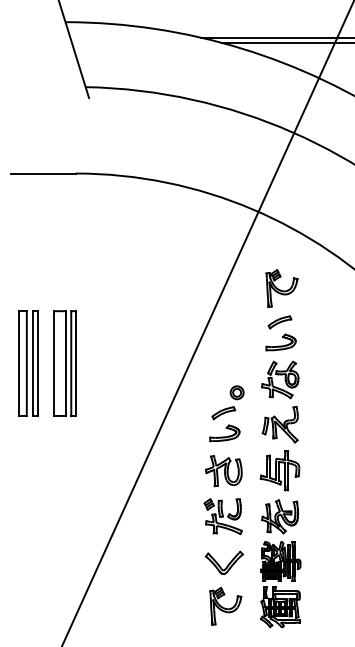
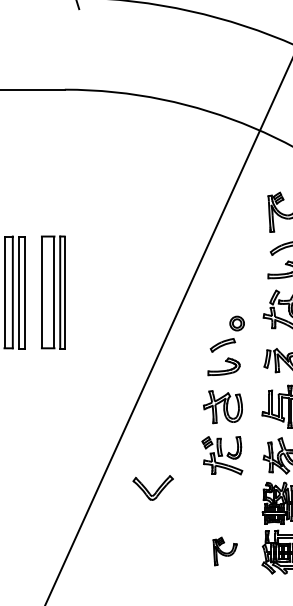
part: (223, 562) -> (152, 487), moved
part: (225, 606) -> (224, 551), size x0.7

